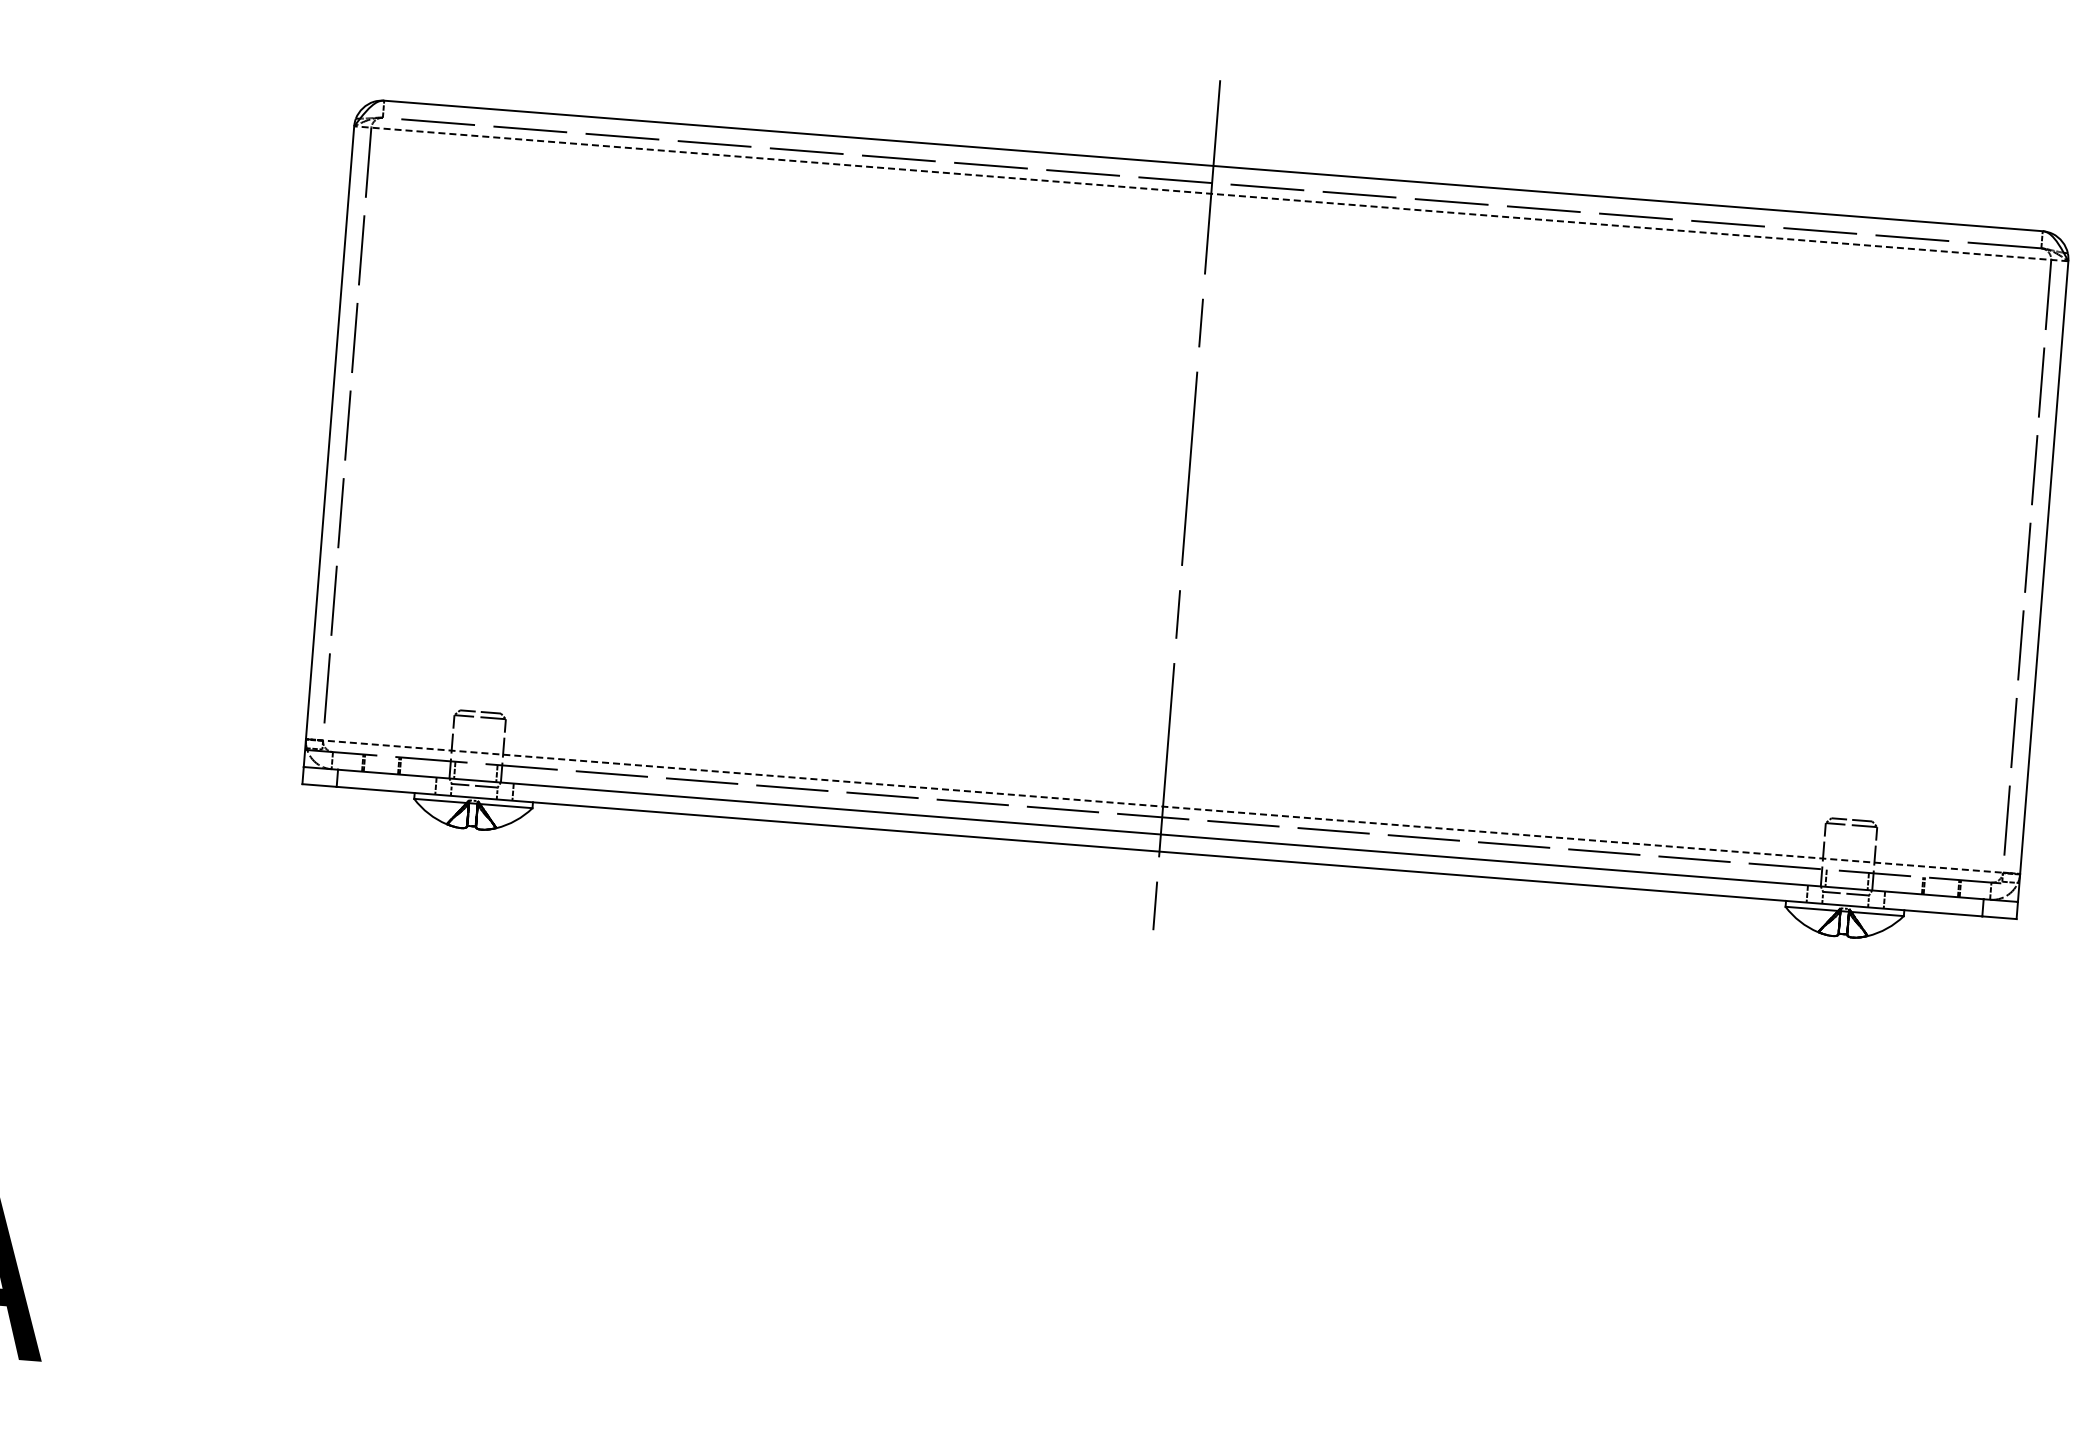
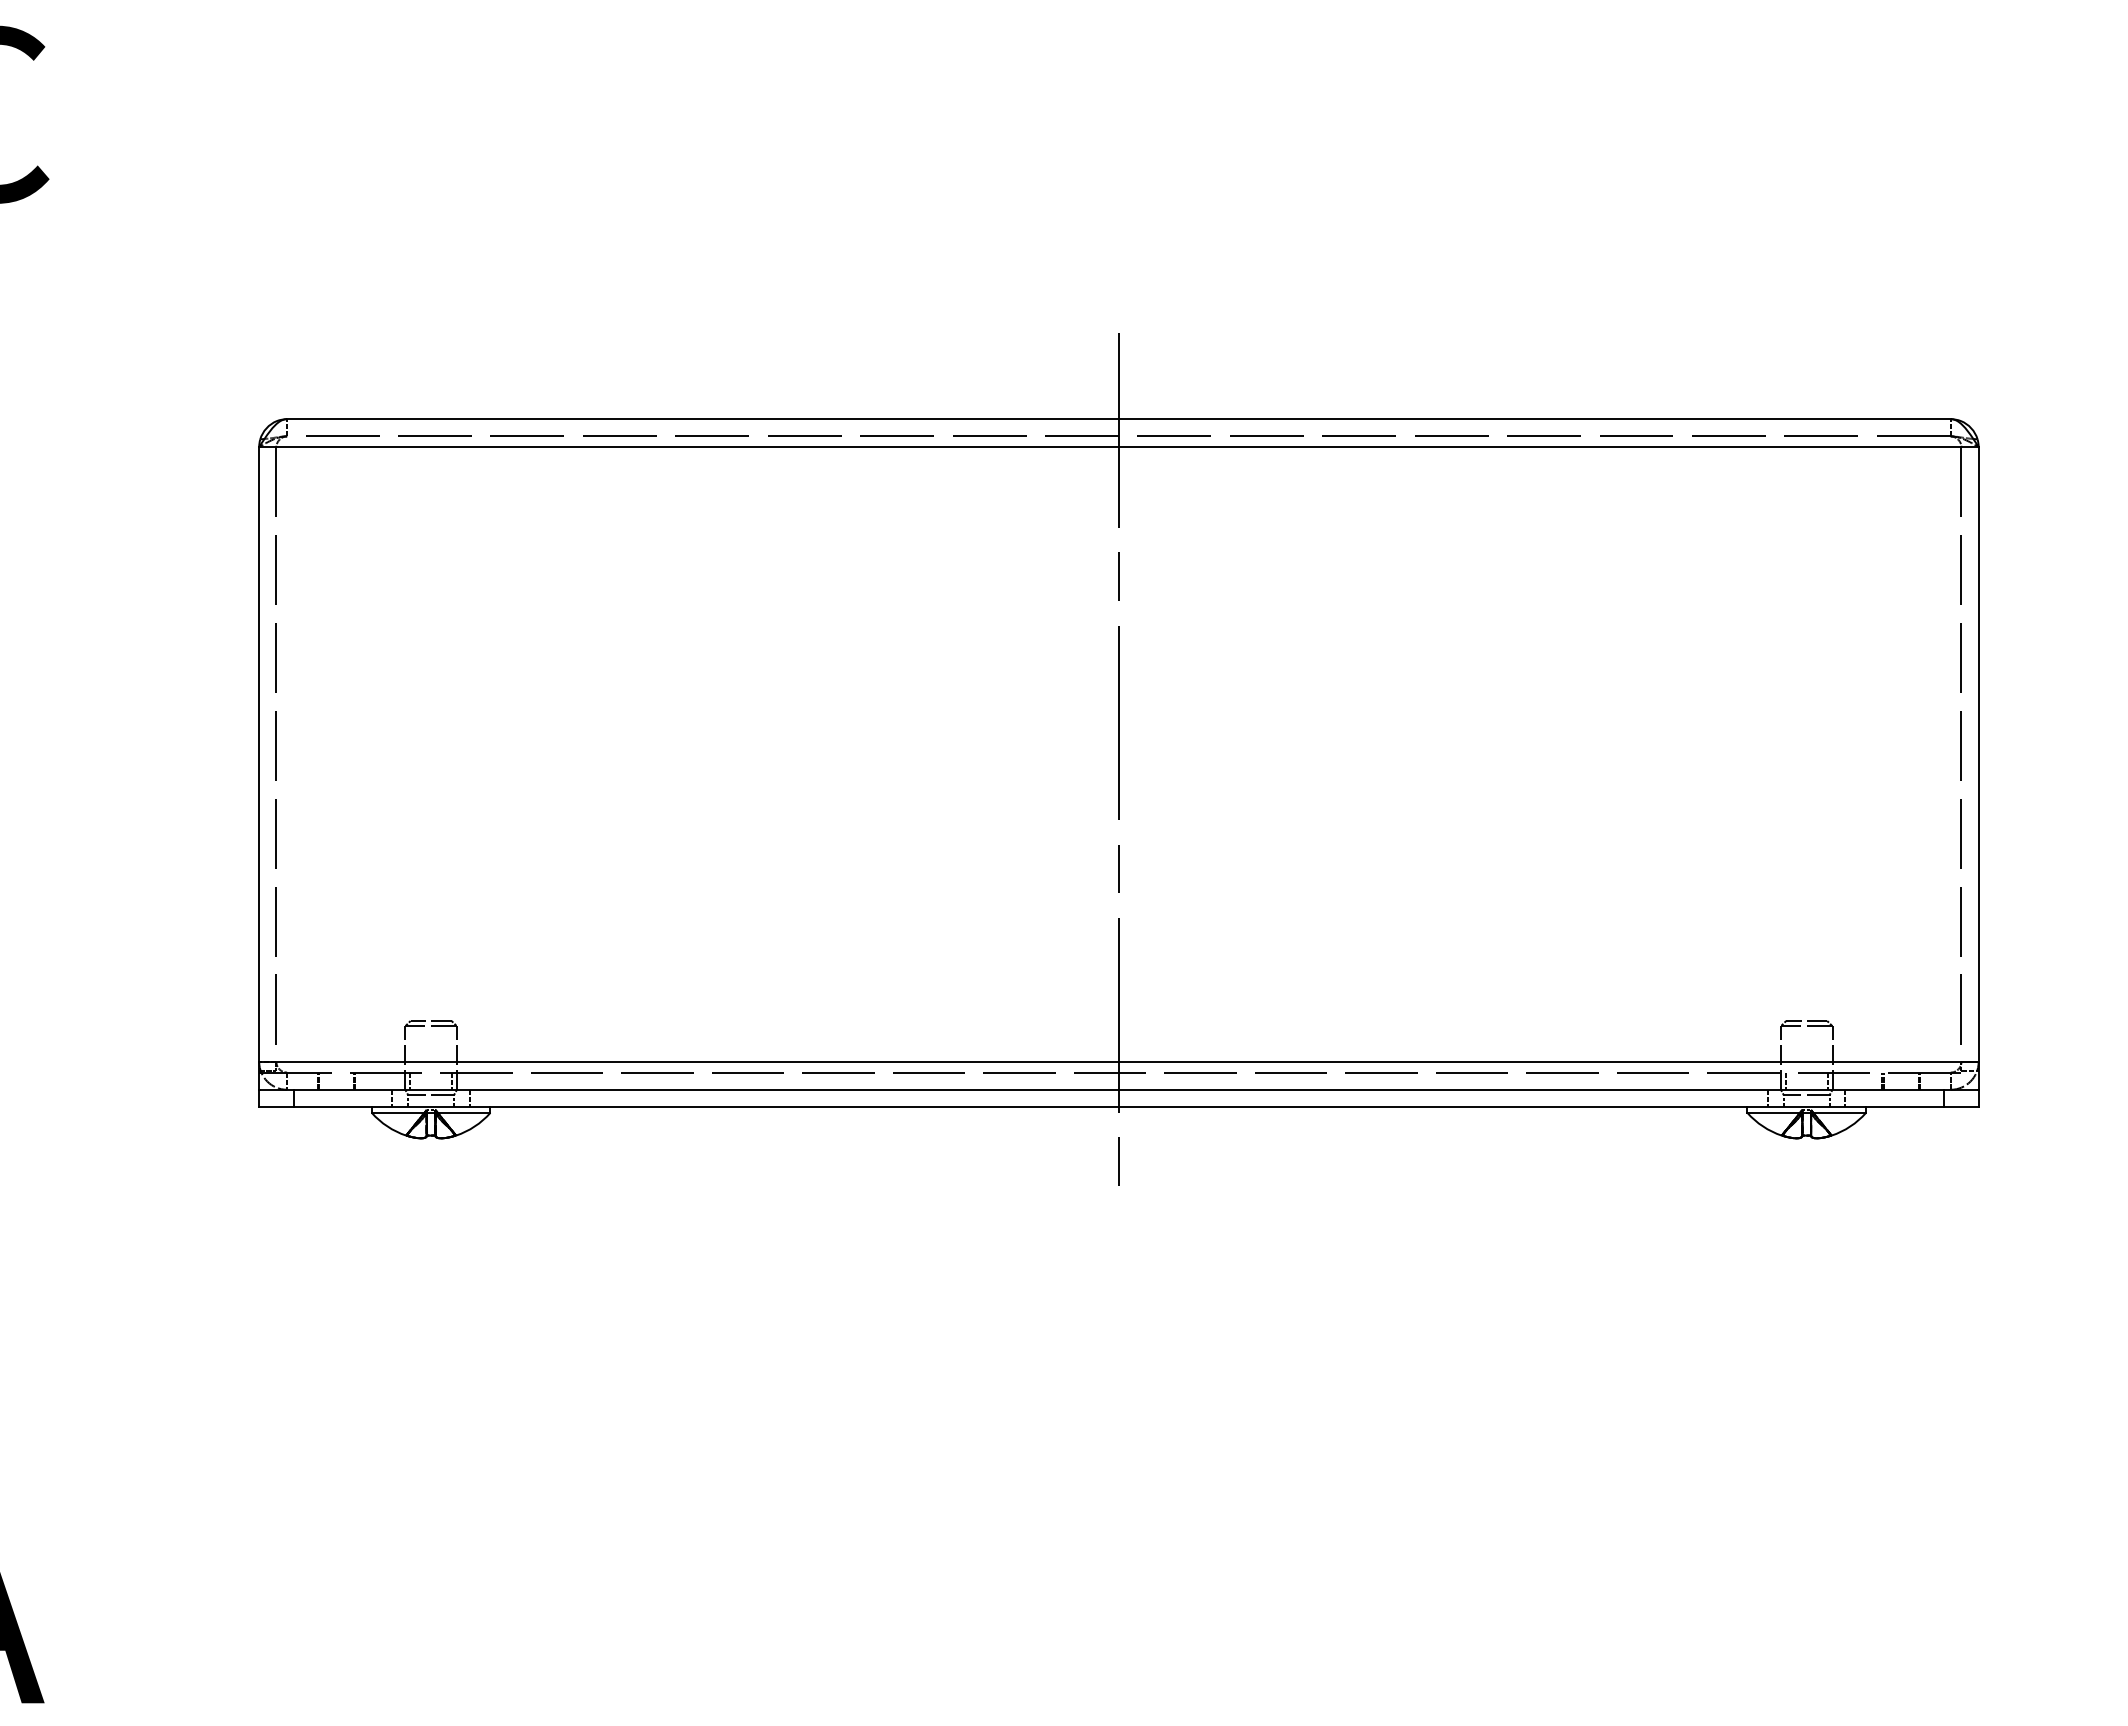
line: (1210, 194) -> (1118, 447), dashed -> solid
line: (1162, 806) -> (1118, 1061), dashed -> solid

